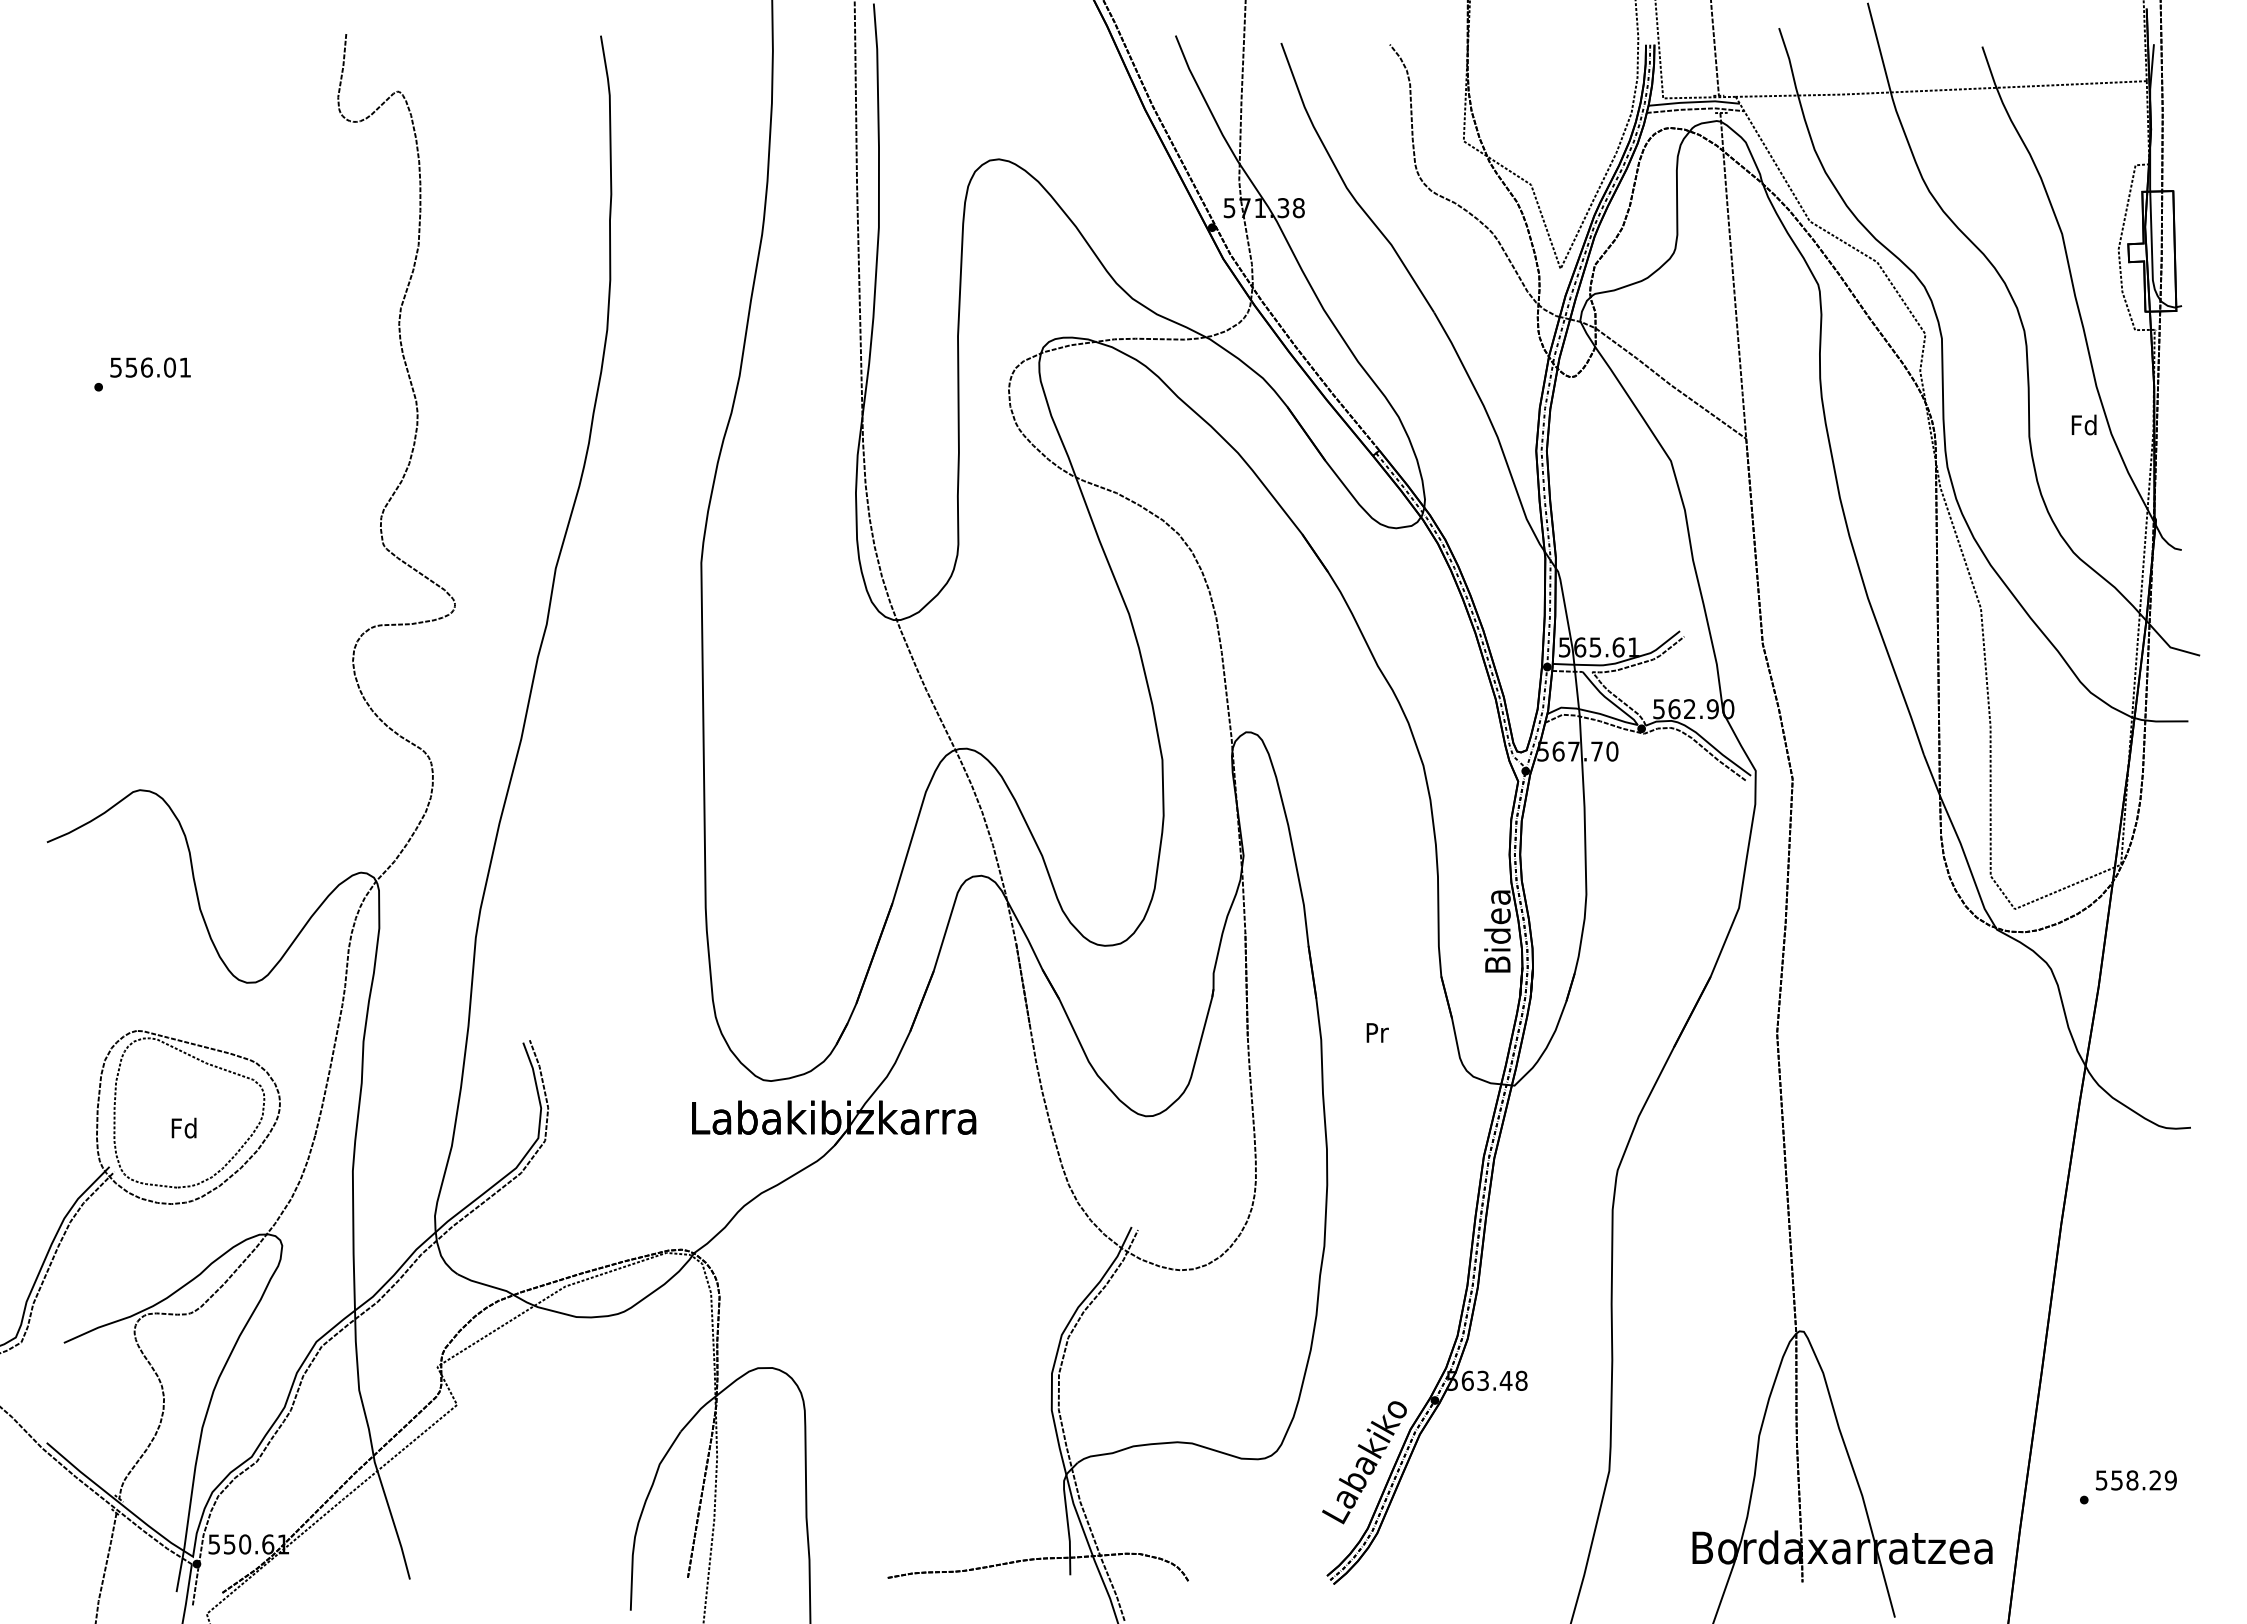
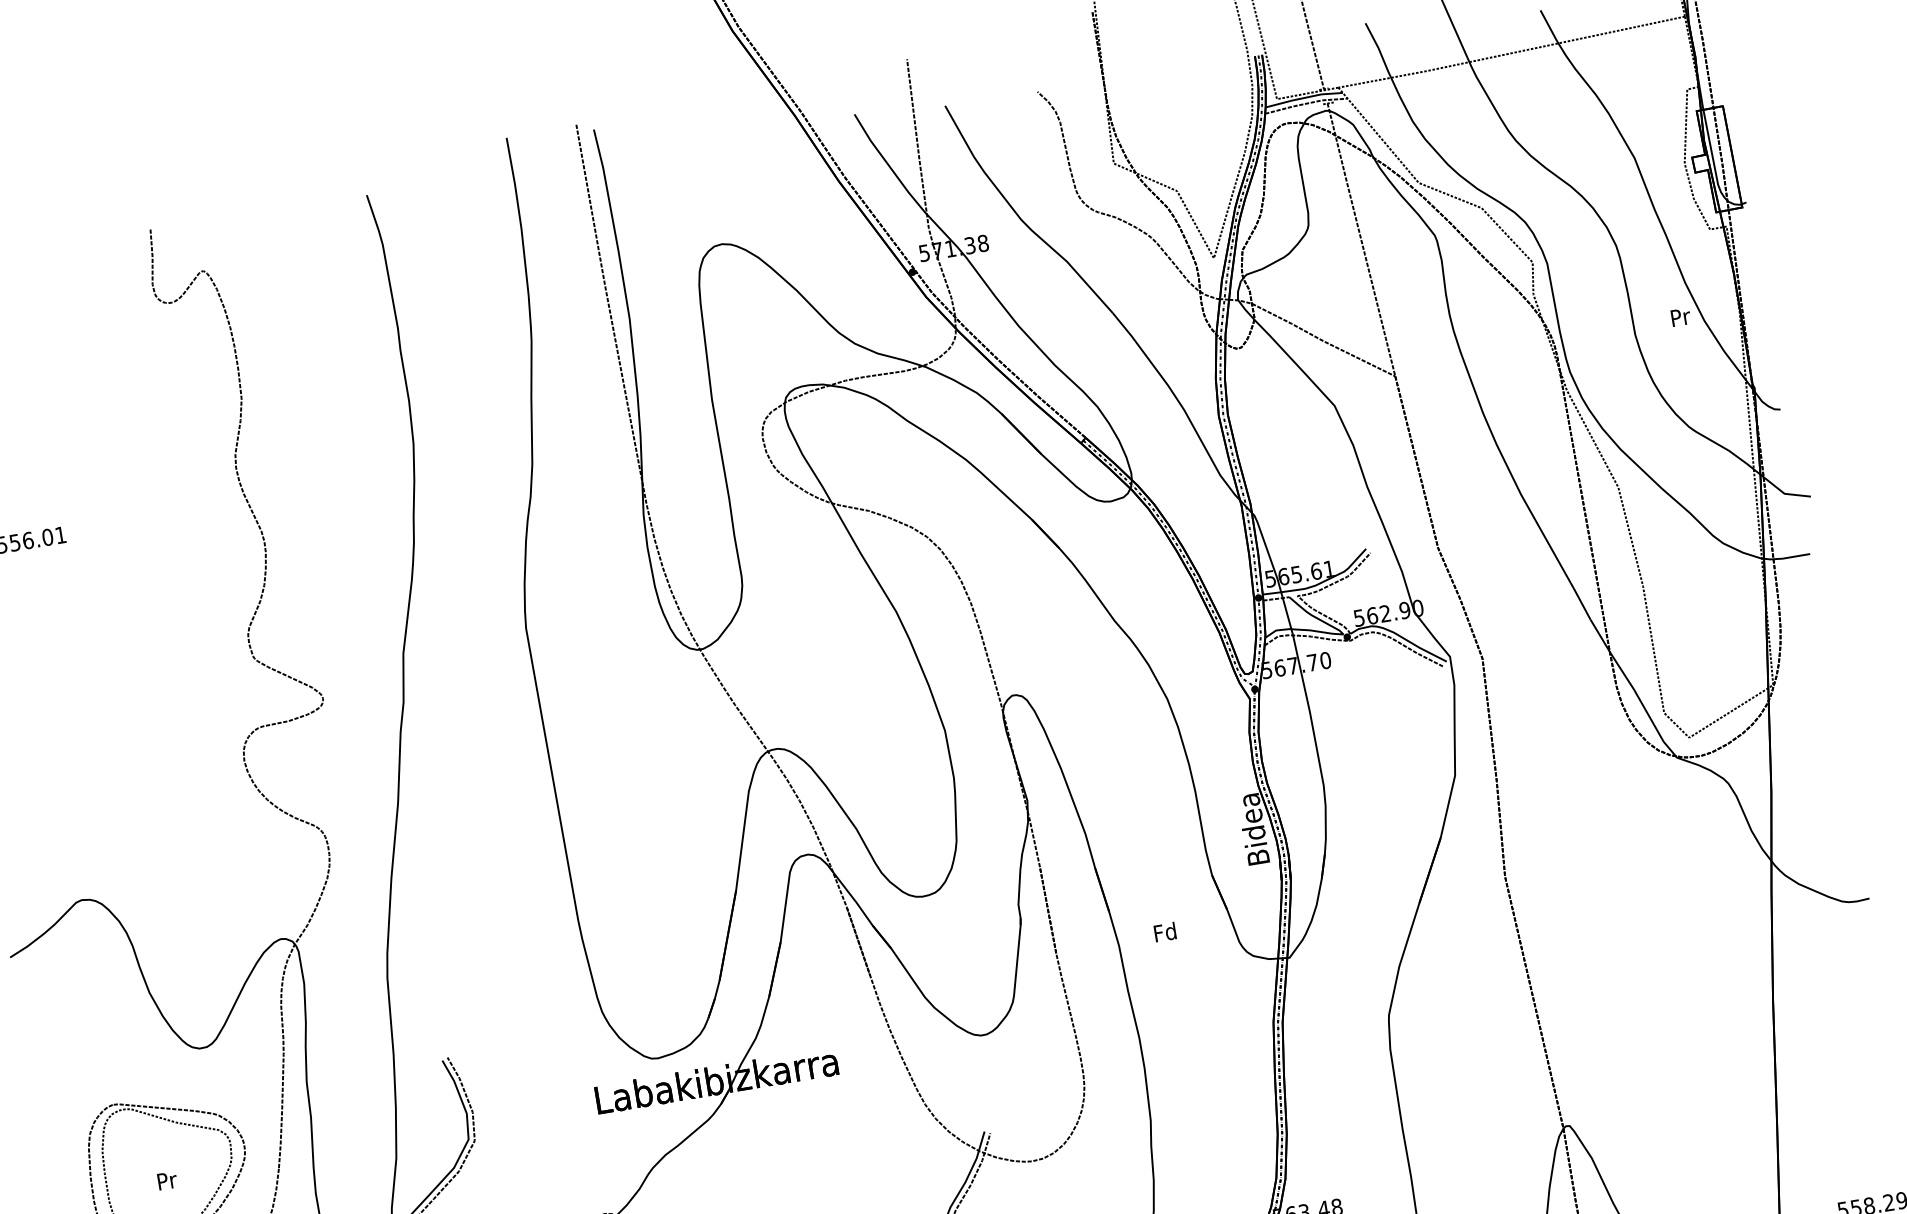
text: (2083, 424) -> (1679, 316), Fd -> Pr
text: (1376, 1032) -> (1164, 932), Pr -> Fd
text: (183, 1127) -> (166, 1180), Fd -> Pr

